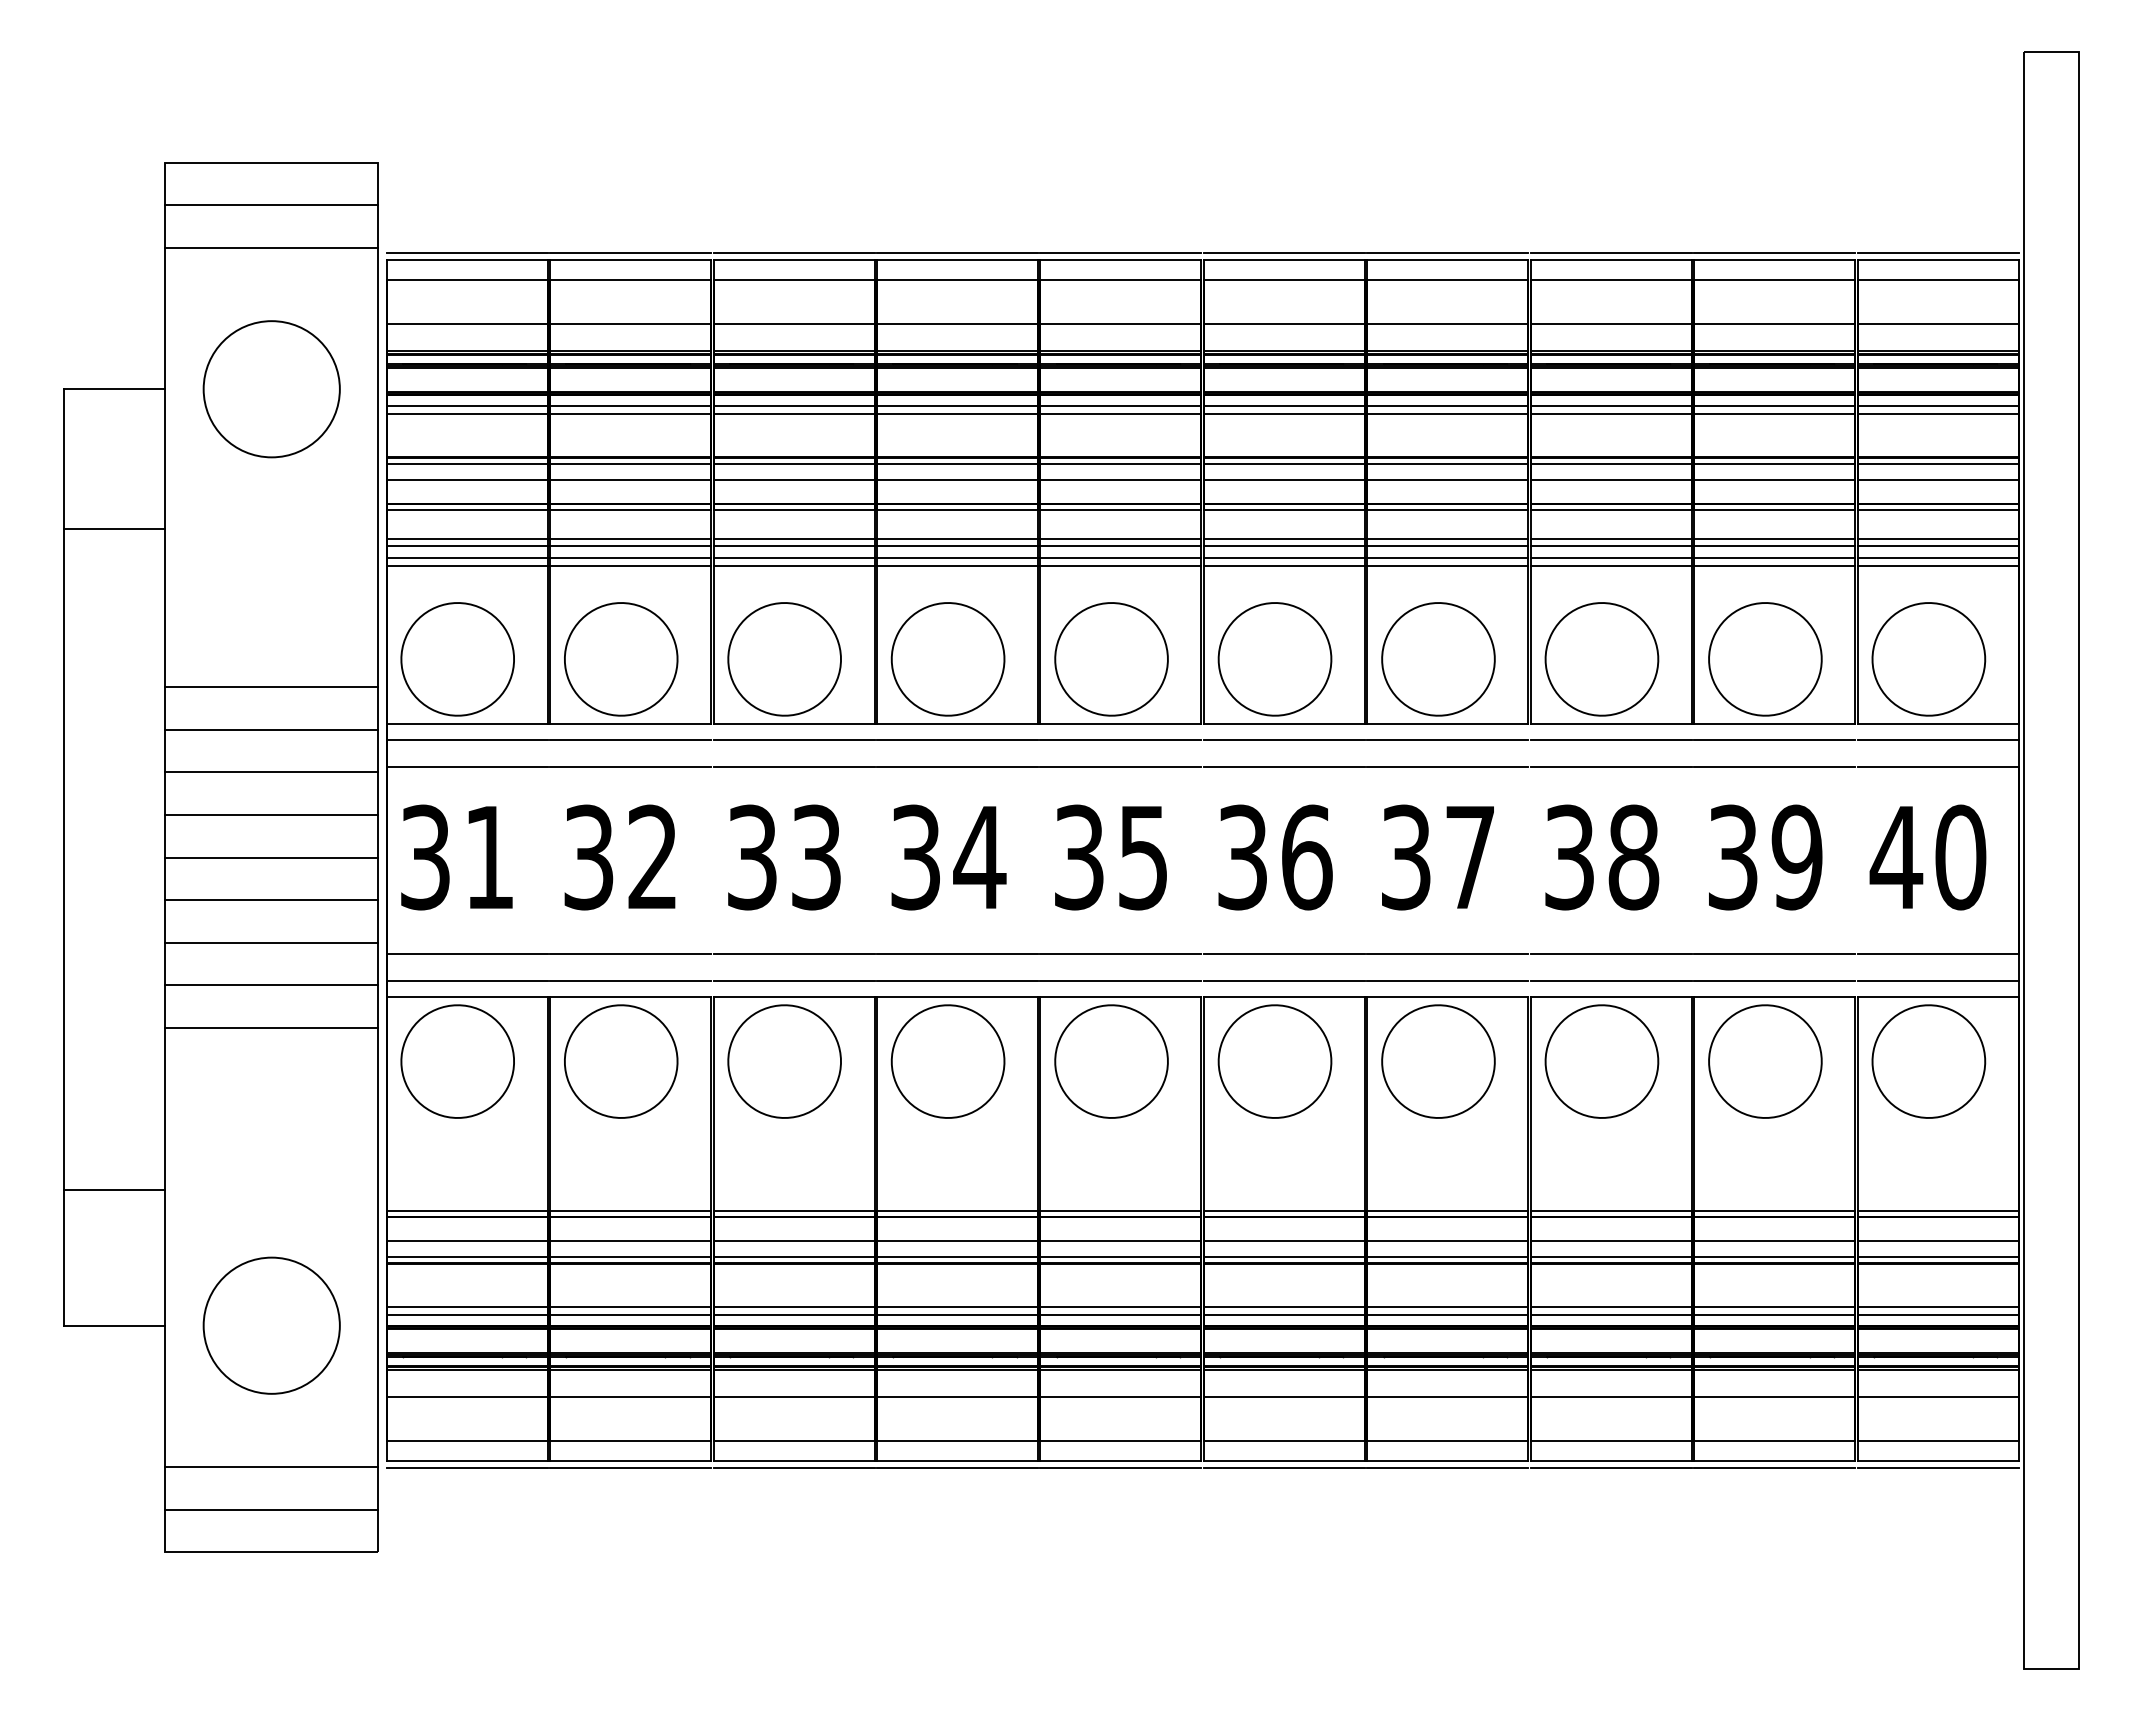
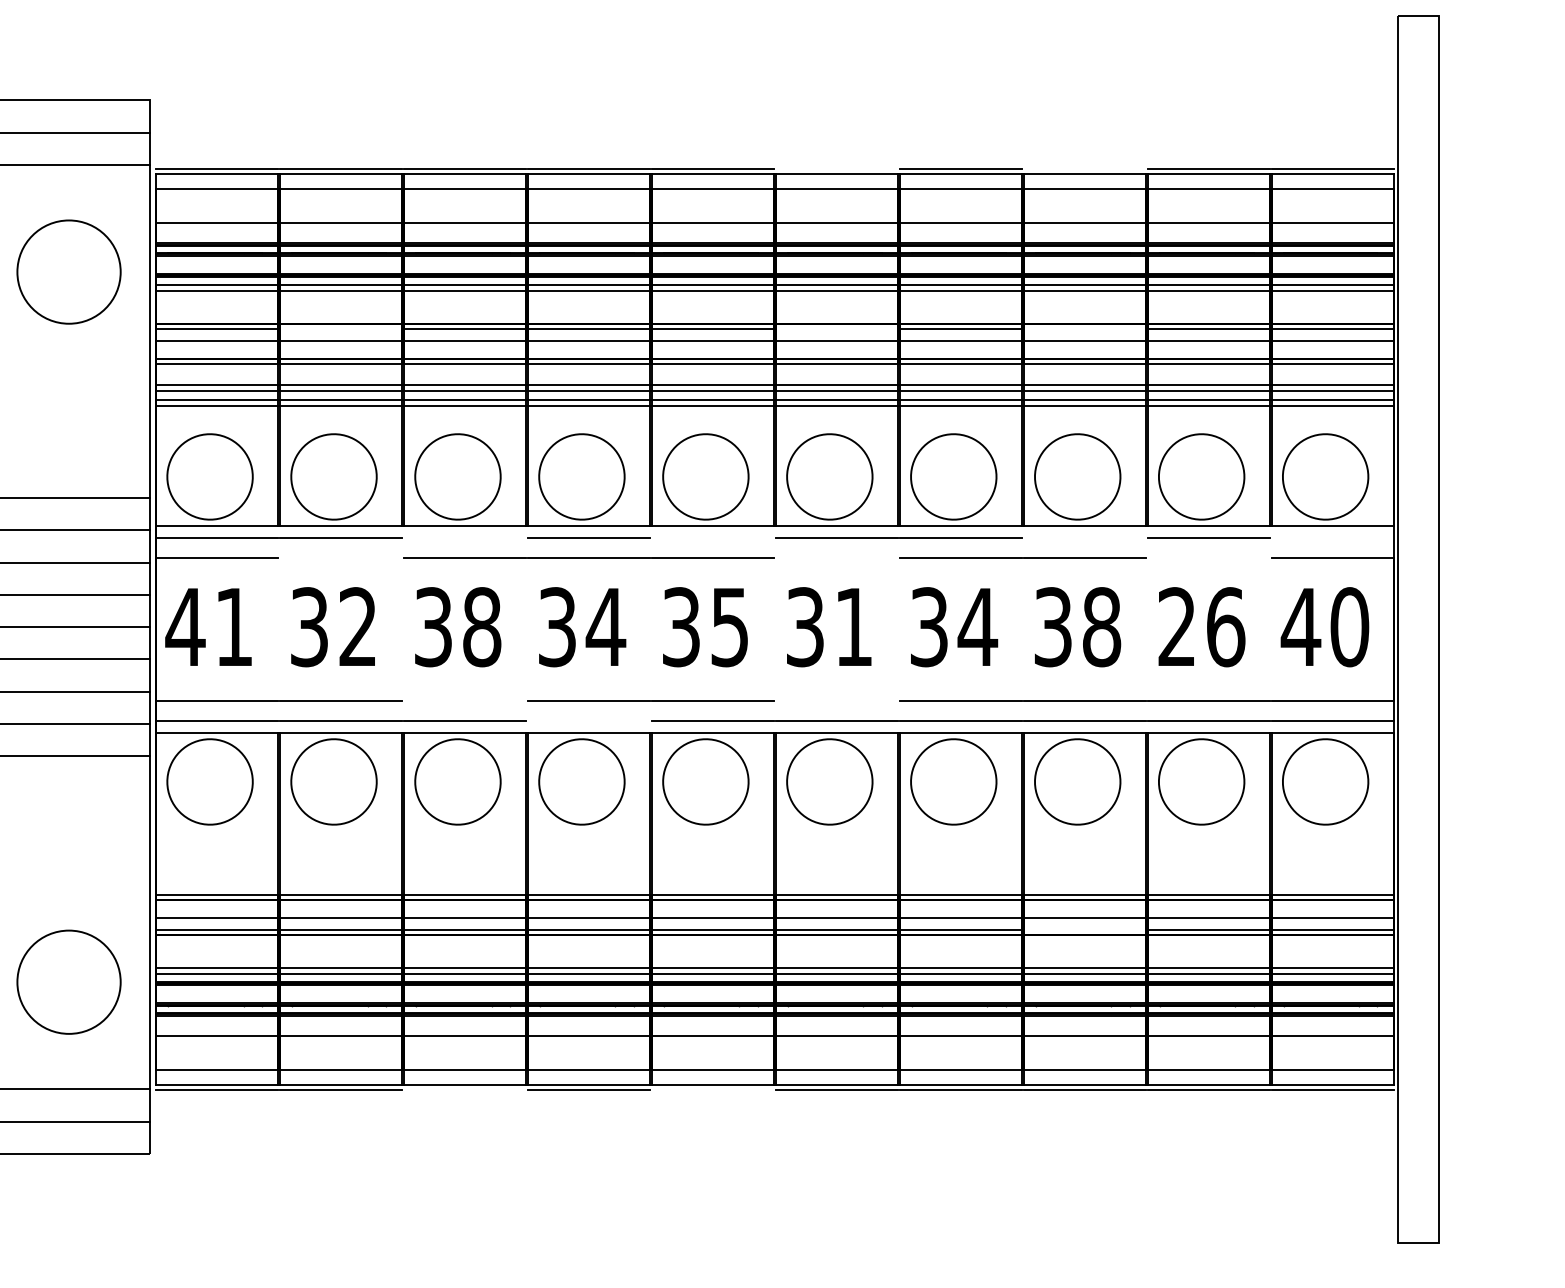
line: (1283, 253) -> (836, 169), removed
line: (1610, 253) -> (1084, 169), removed
line: (630, 464) -> (341, 329), removed
line: (1283, 464) -> (836, 329), removed
line: (1610, 464) -> (1084, 329), removed
line: (793, 739) -> (464, 537), removed
line: (1120, 739) -> (712, 537), removed
line: (1610, 739) -> (1084, 537), removed
line: (1937, 739) -> (1332, 537), removed
line: (630, 766) -> (341, 558), removed
line: (1283, 766) -> (836, 558), removed
line: (1774, 766) -> (1208, 558), removed
text: (425, 857) -> (185, 627), 31 -> 41
text: (816, 857) -> (482, 627), 33 -> 38
text: (1307, 857) -> (854, 627), 36 -> 31
text: (1469, 857) -> (977, 627), 37 -> 34
text: (1765, 857) -> (1201, 627), 39 -> 26
line: (793, 954) -> (464, 700), removed
line: (1283, 954) -> (836, 700), removed
line: (957, 981) -> (589, 721), removed
line: (1610, 1256) -> (1084, 929), removed
line: (793, 1467) -> (464, 1089), removed
line: (1120, 1467) -> (712, 1089), removed

